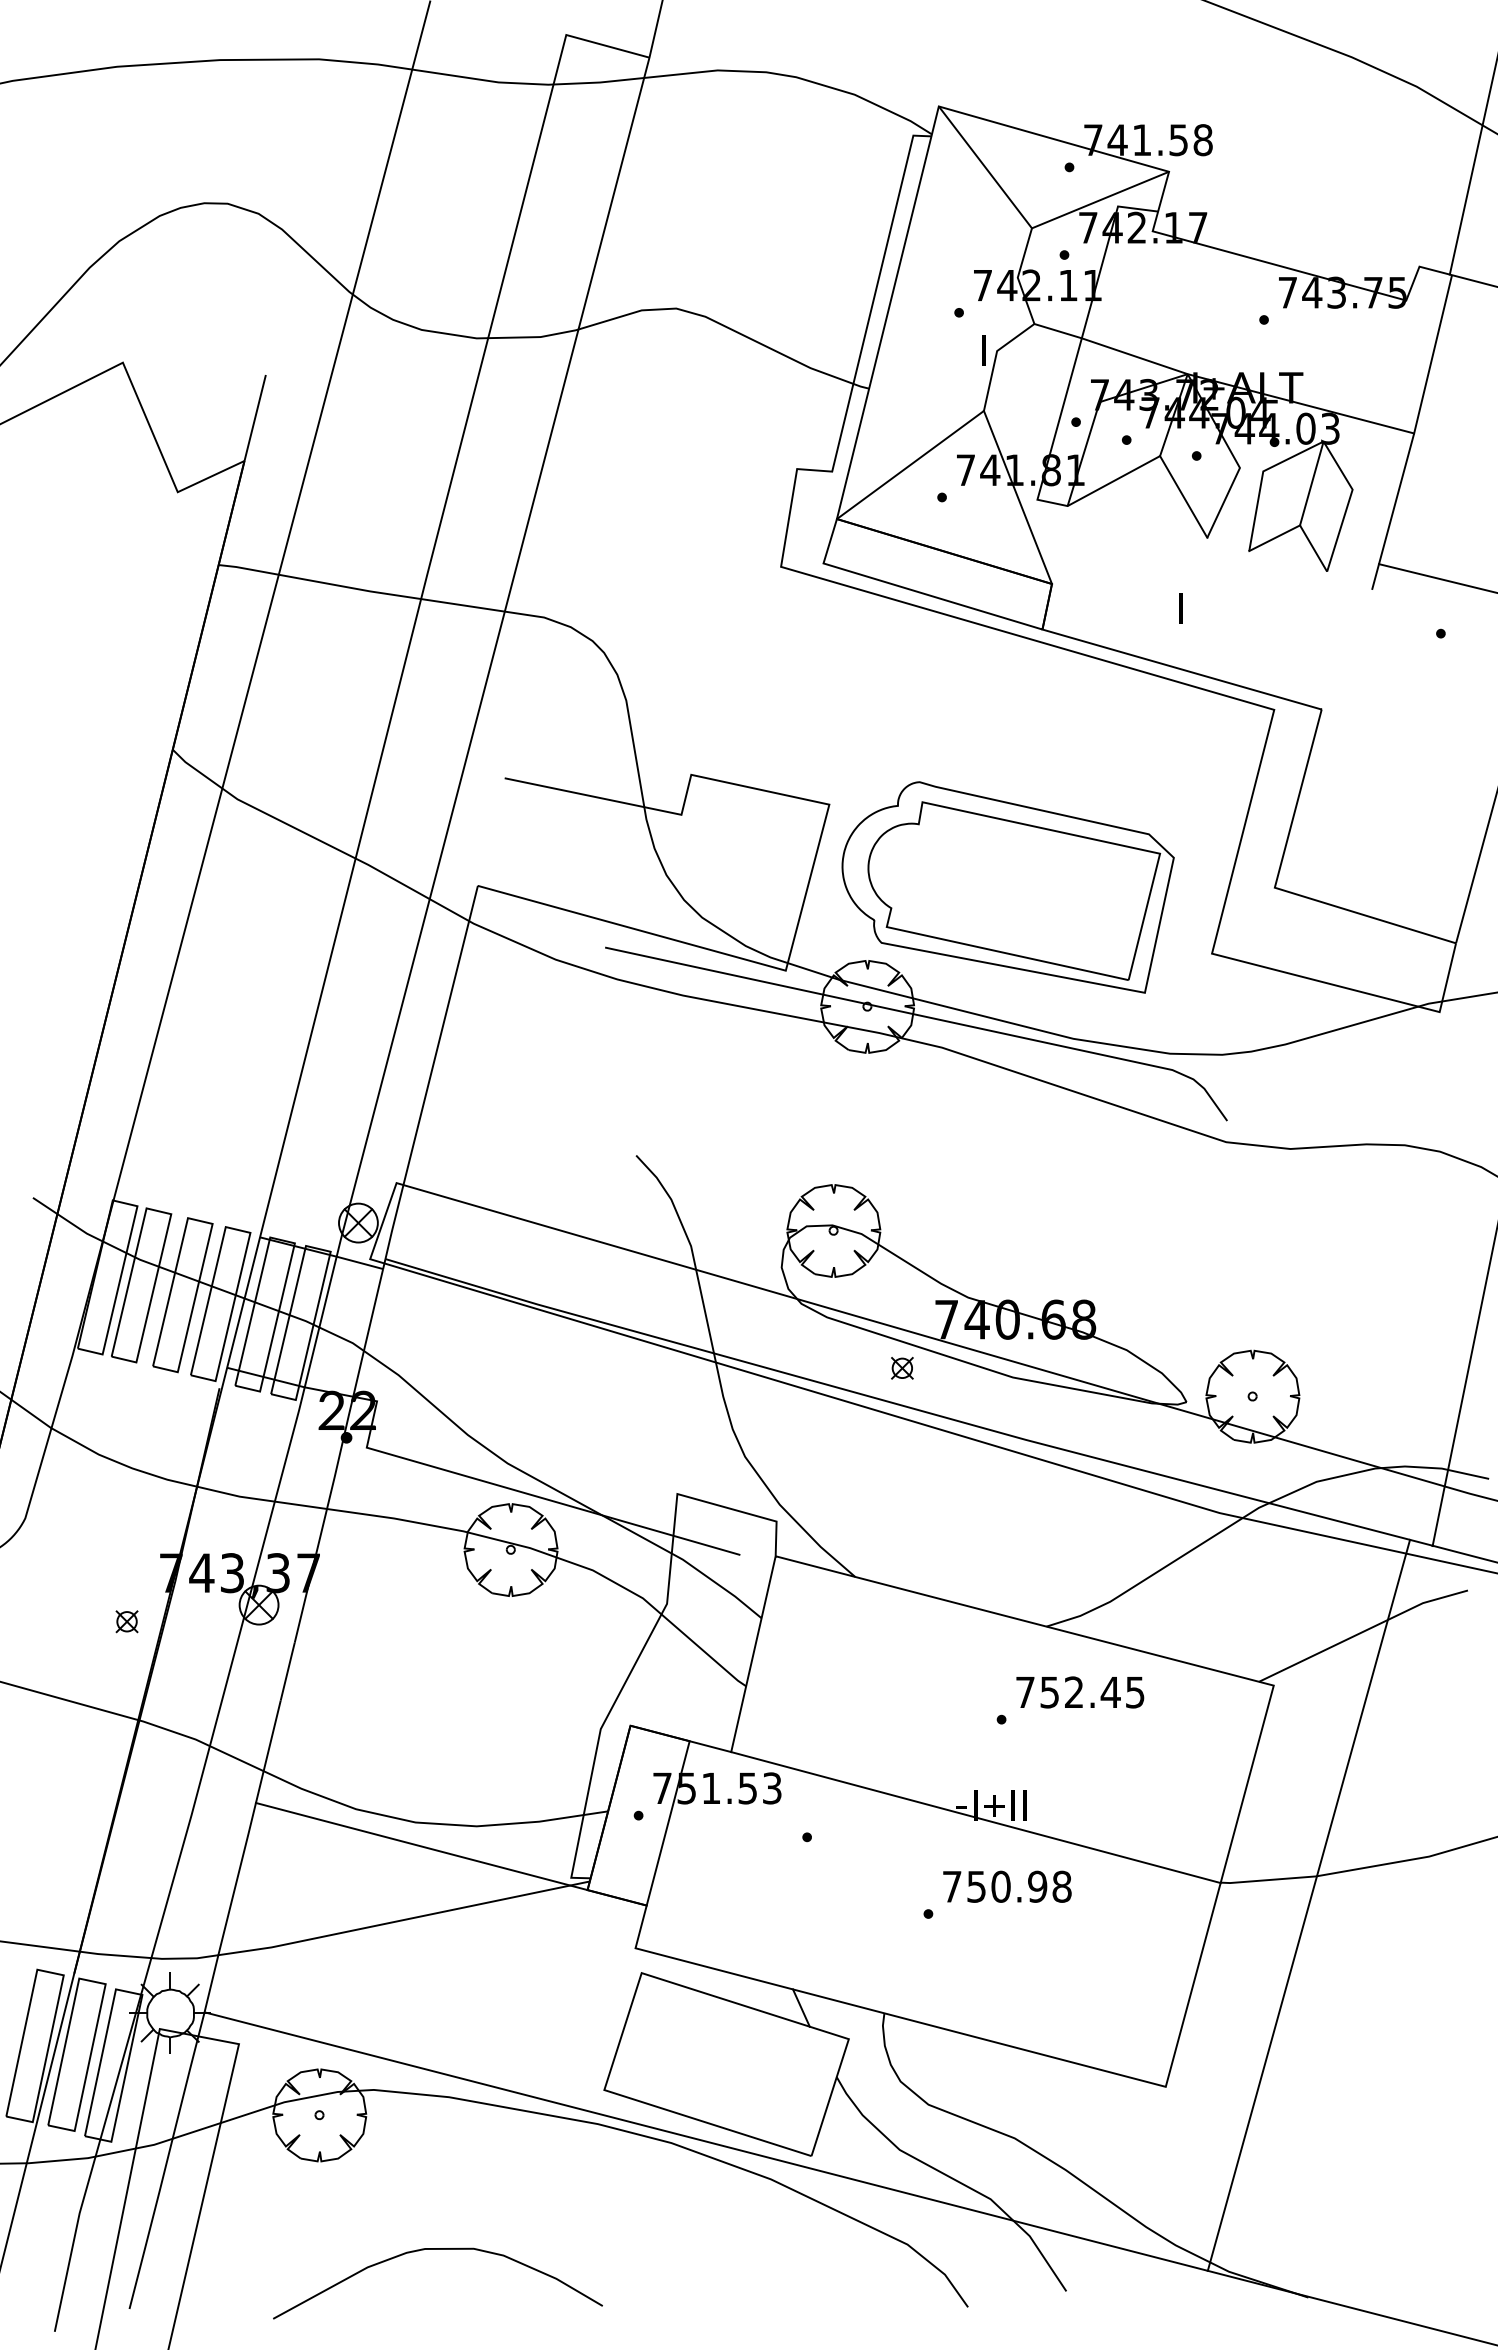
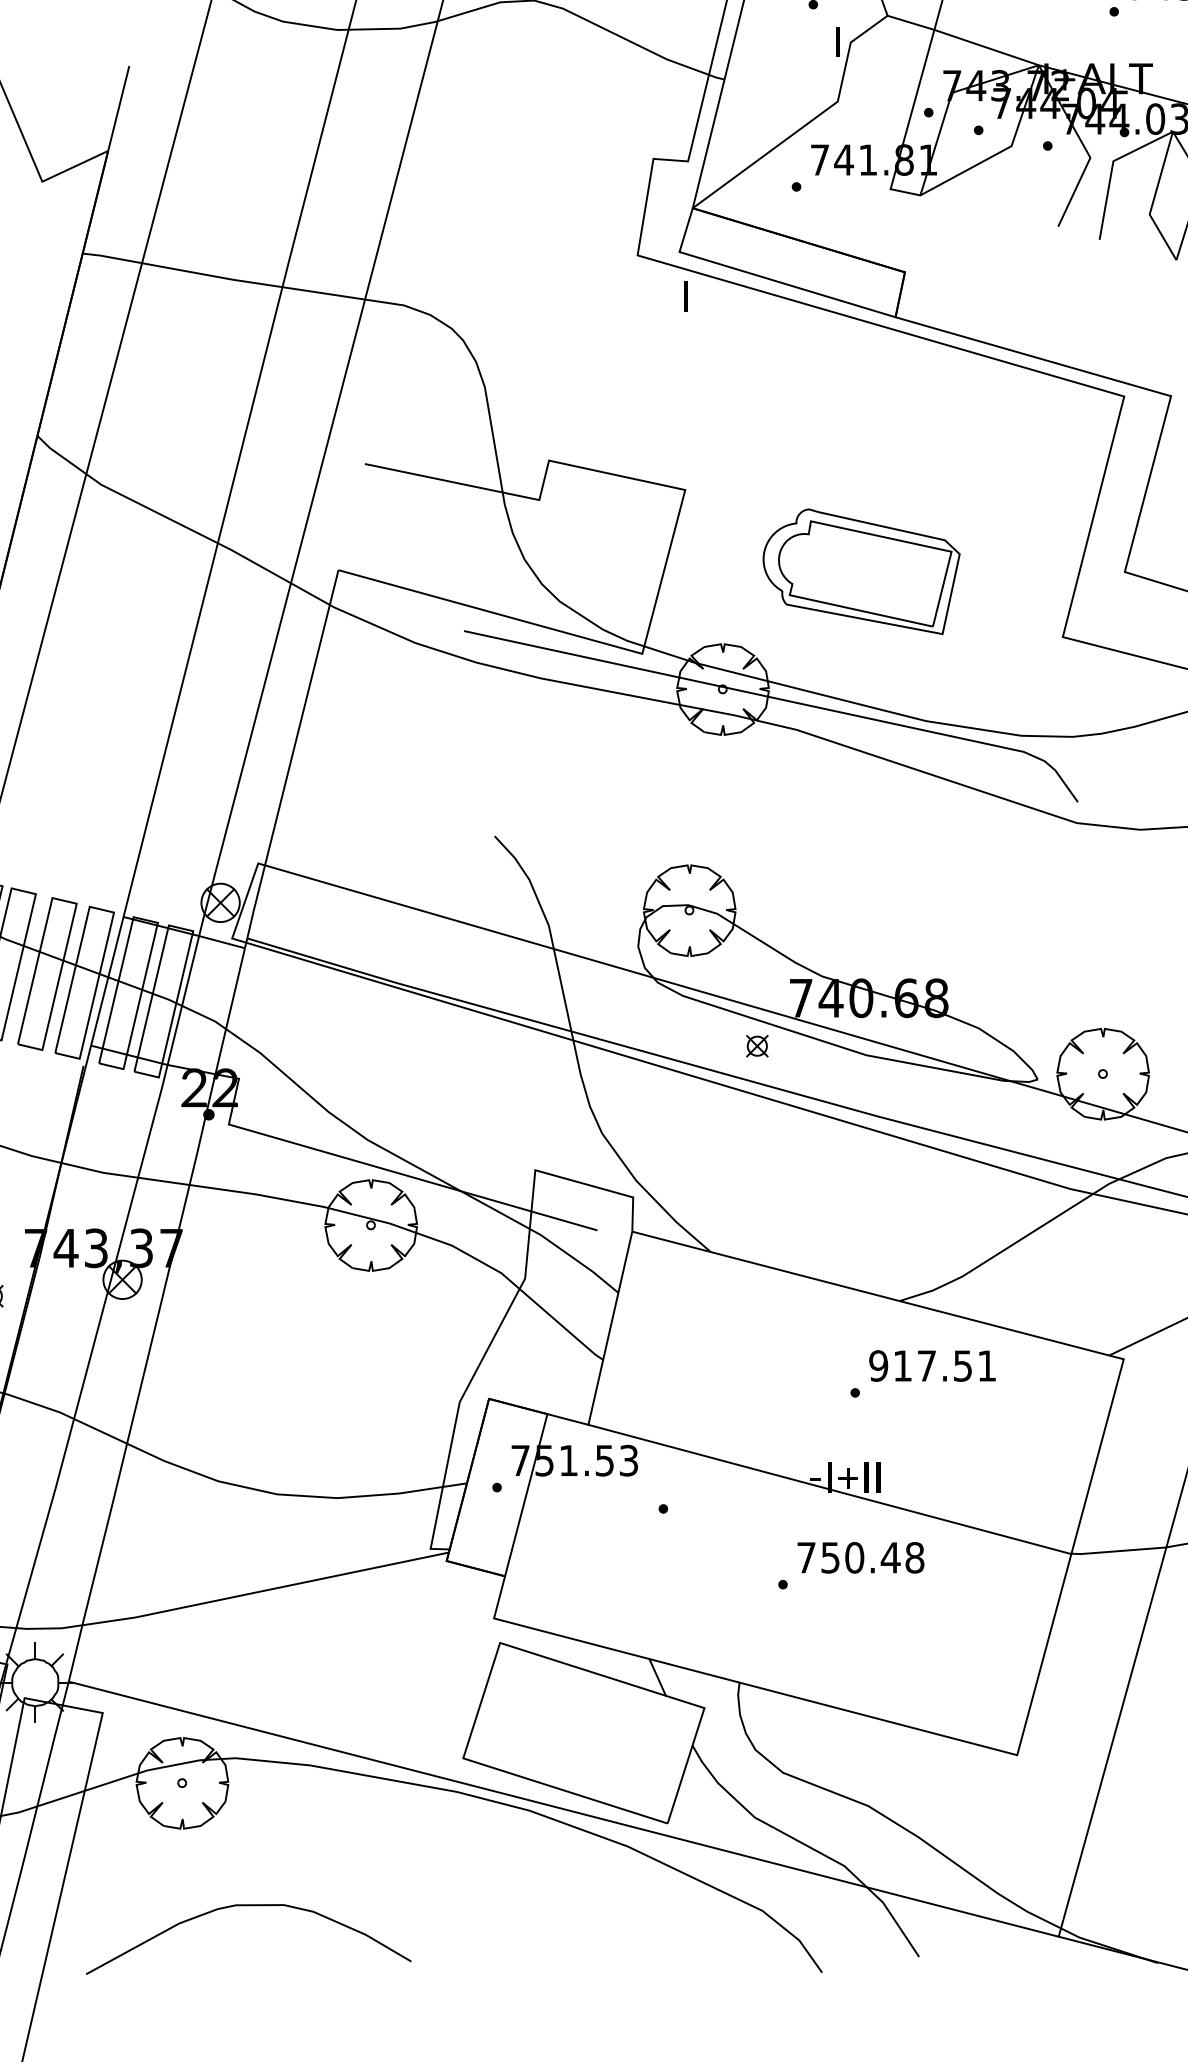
line: (1183, 496) -> (1034, 185), removed
line: (1017, 497) -> (870, 186), removed
line: (1274, 538) -> (1124, 227), removed
text: (1180, 608) -> (685, 296), moved
part: (1007, 887) -> (861, 571), size x0.6
text: (1079, 1692) -> (932, 1366), 752.45 -> 917.51
line: (421, 1846) -> (282, 1518), removed
text: (1037, 1886) -> (890, 1557), 750.98 -> 750.48
curve: (437, 2249) -> (248, 1905), moved

